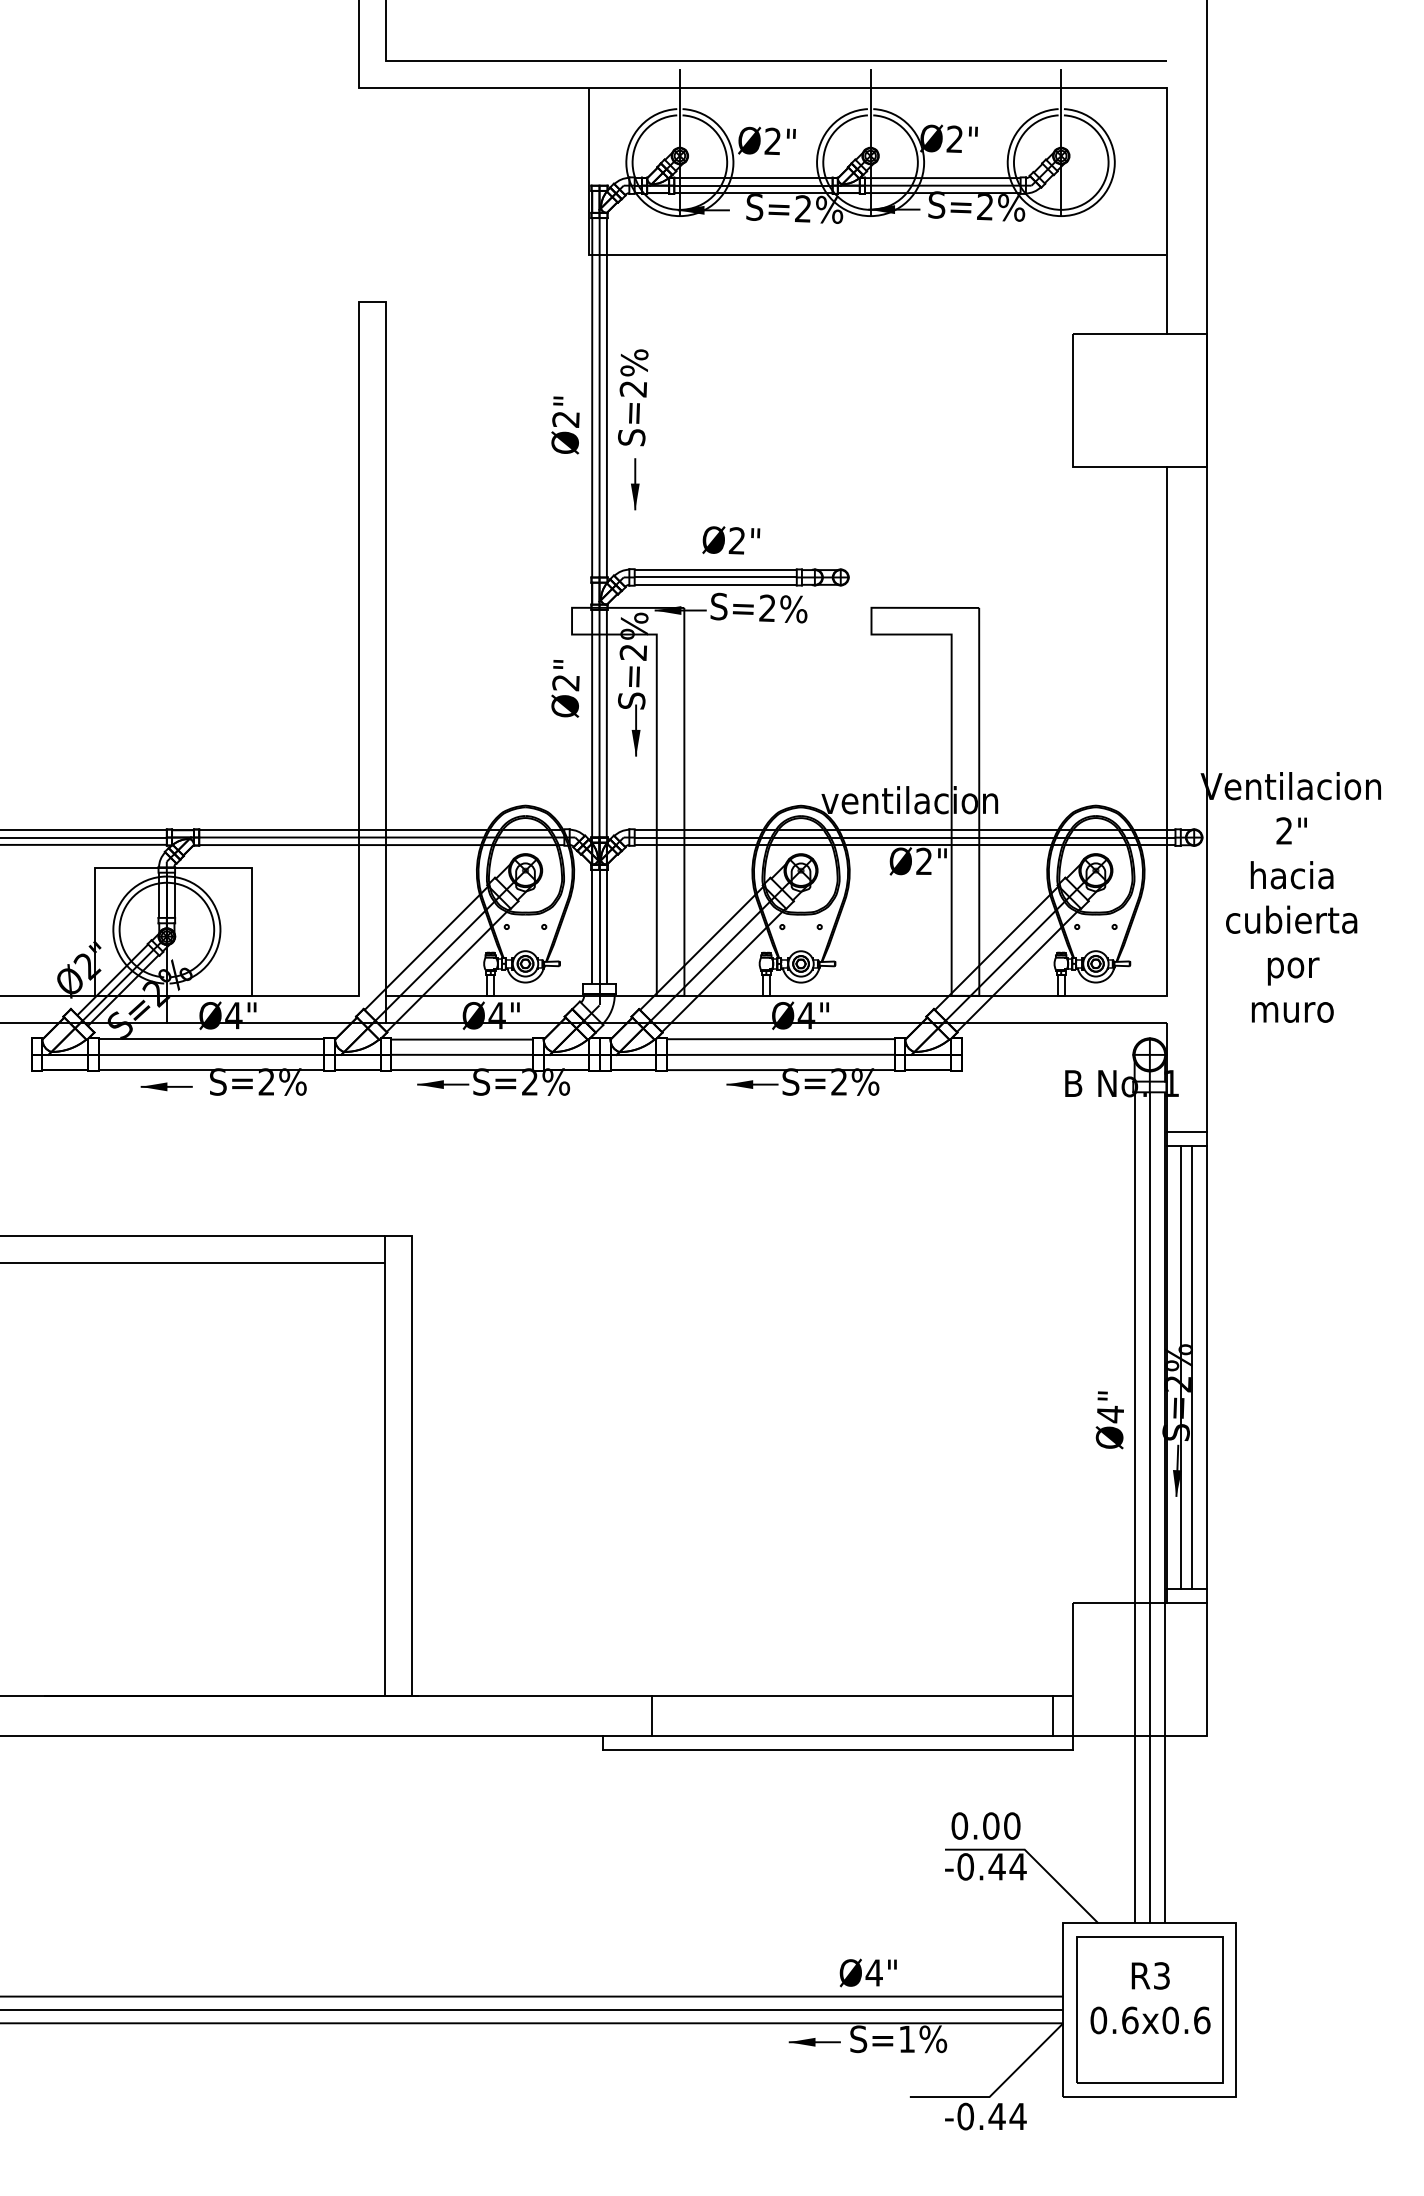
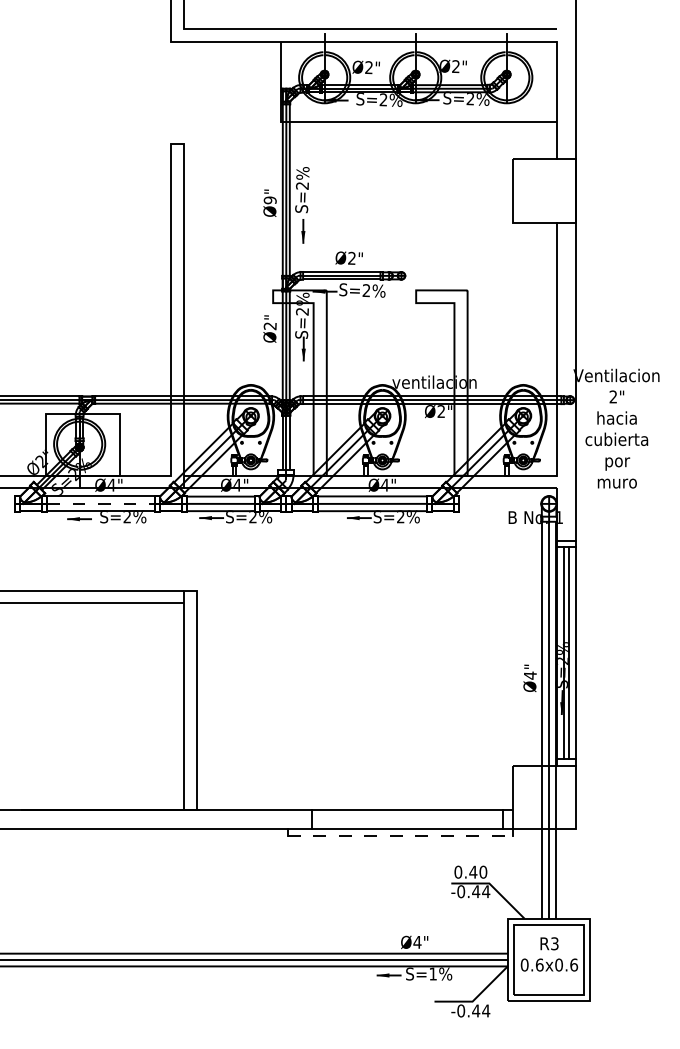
text: (564, 419) -> (269, 200), Ø2" -> Ø9"
line: (210, 1054) -> (100, 503), solid -> dashed
line: (838, 1749) -> (400, 835), solid -> dashed
text: (991, 1824) -> (473, 871), 0.00 -> 0.40

